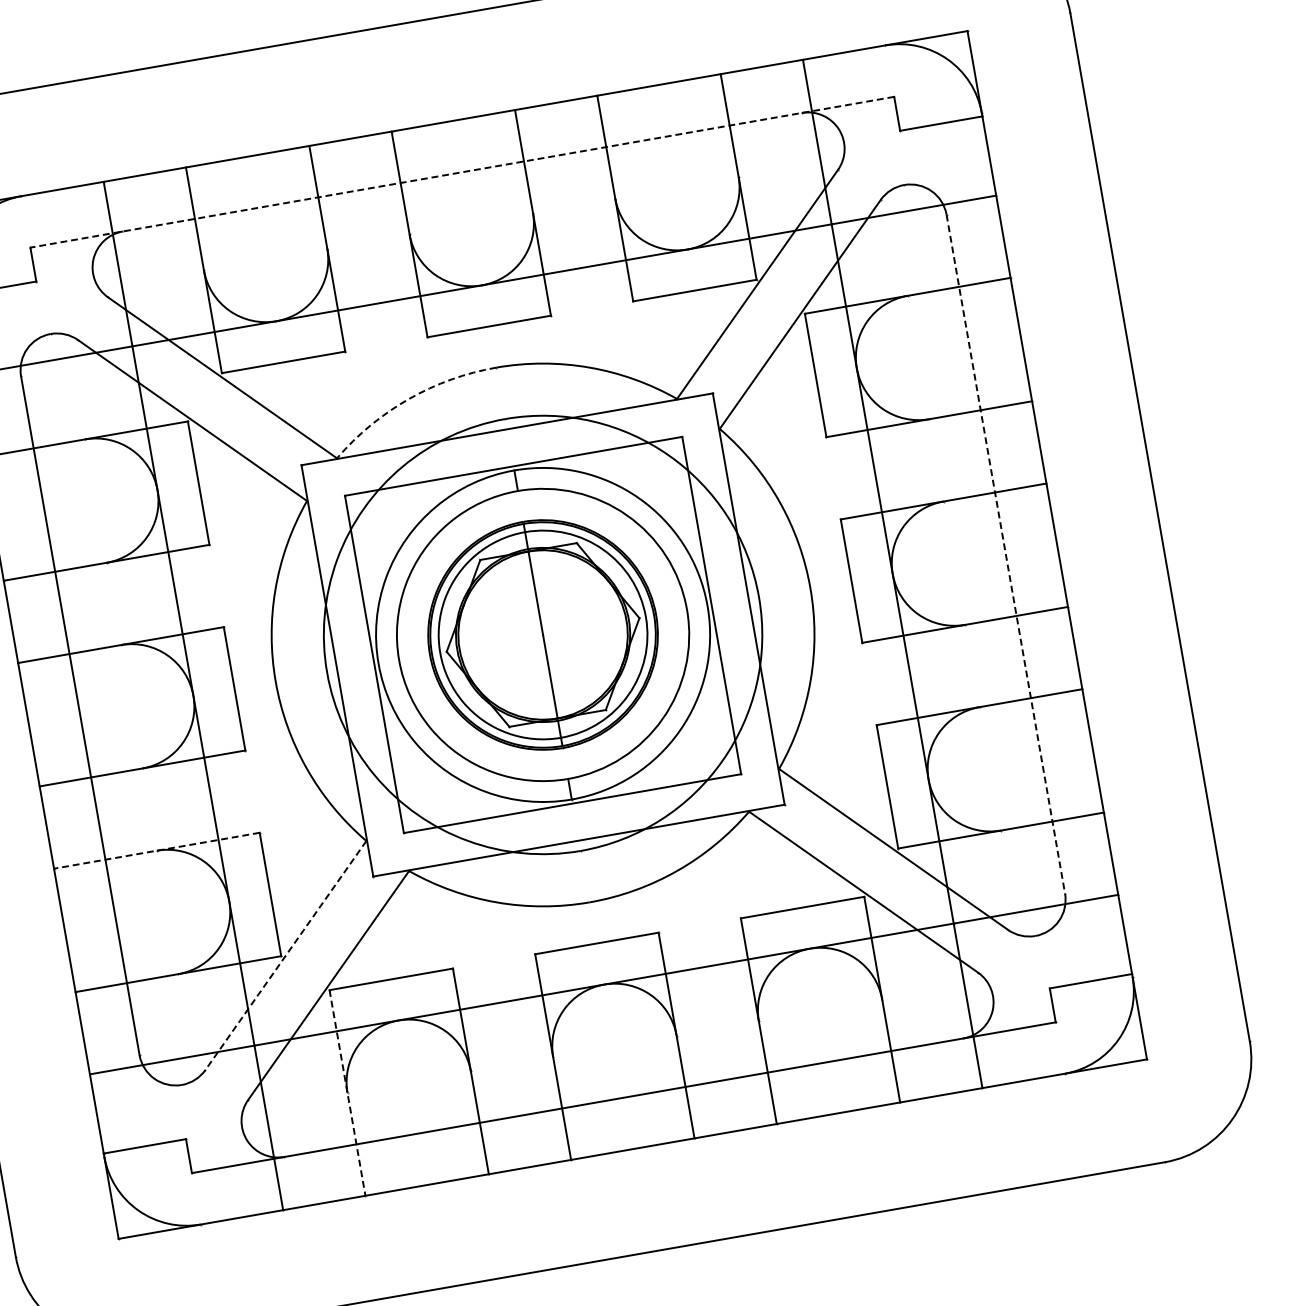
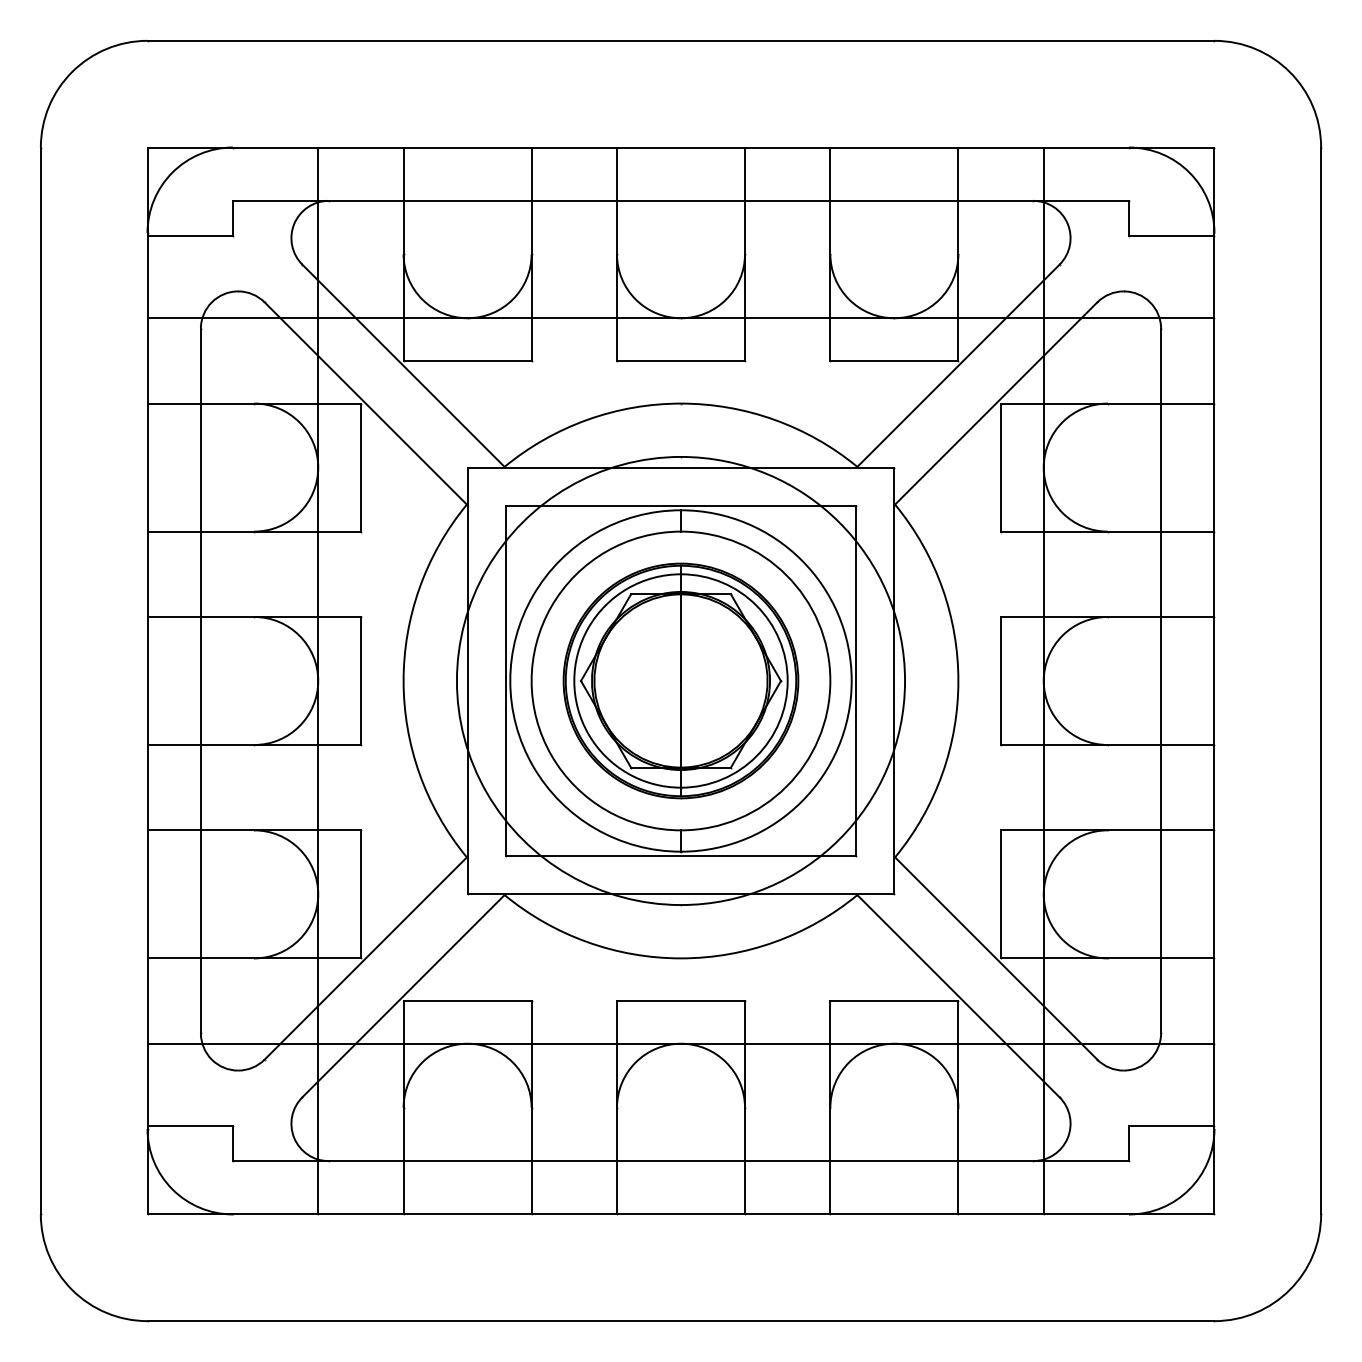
line: (461, 171) -> (680, 200), dashed -> solid
arc: (408, 398) -> (587, 419), dashed -> solid
line: (1006, 554) -> (1161, 681), dashed -> solid
line: (157, 850) -> (254, 830), dashed -> solid
line: (285, 955) -> (365, 958), dashed -> solid
line: (347, 1092) -> (403, 1107), dashed -> solid

